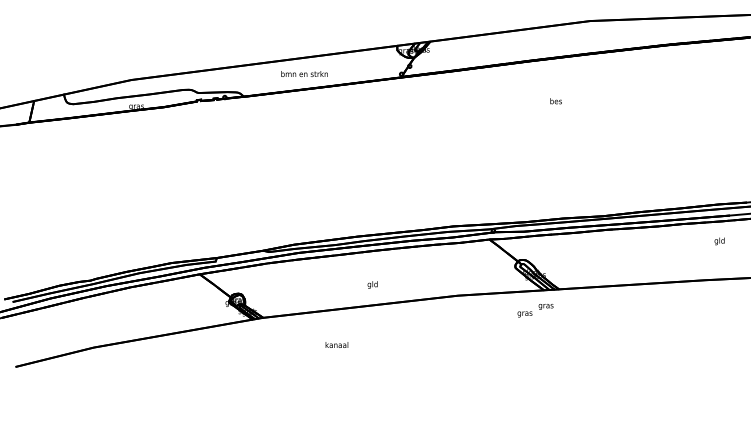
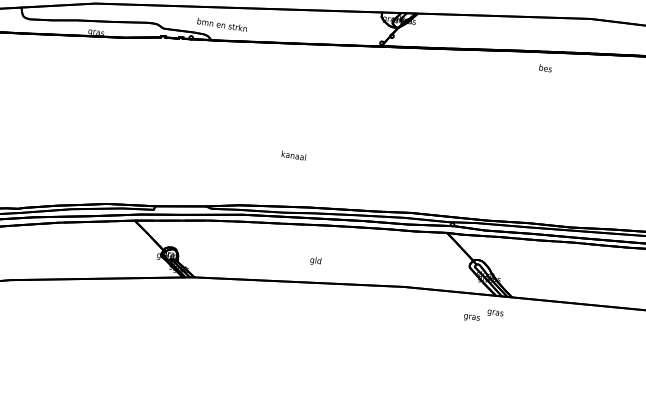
text: (304, 73) -> (222, 24), moved
text: (555, 101) -> (544, 68), moved
text: (336, 344) -> (293, 155), moved

